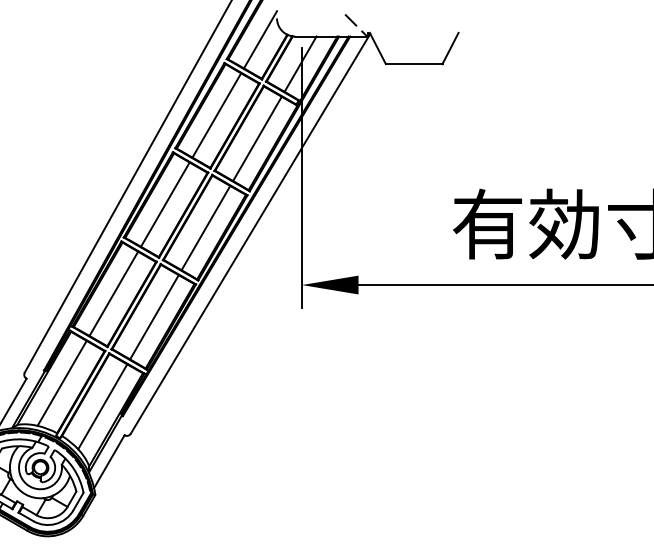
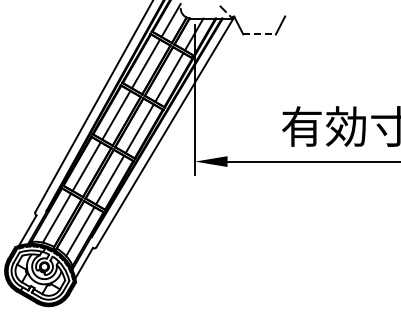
line: (415, 64) -> (260, 34), solid -> dashed

